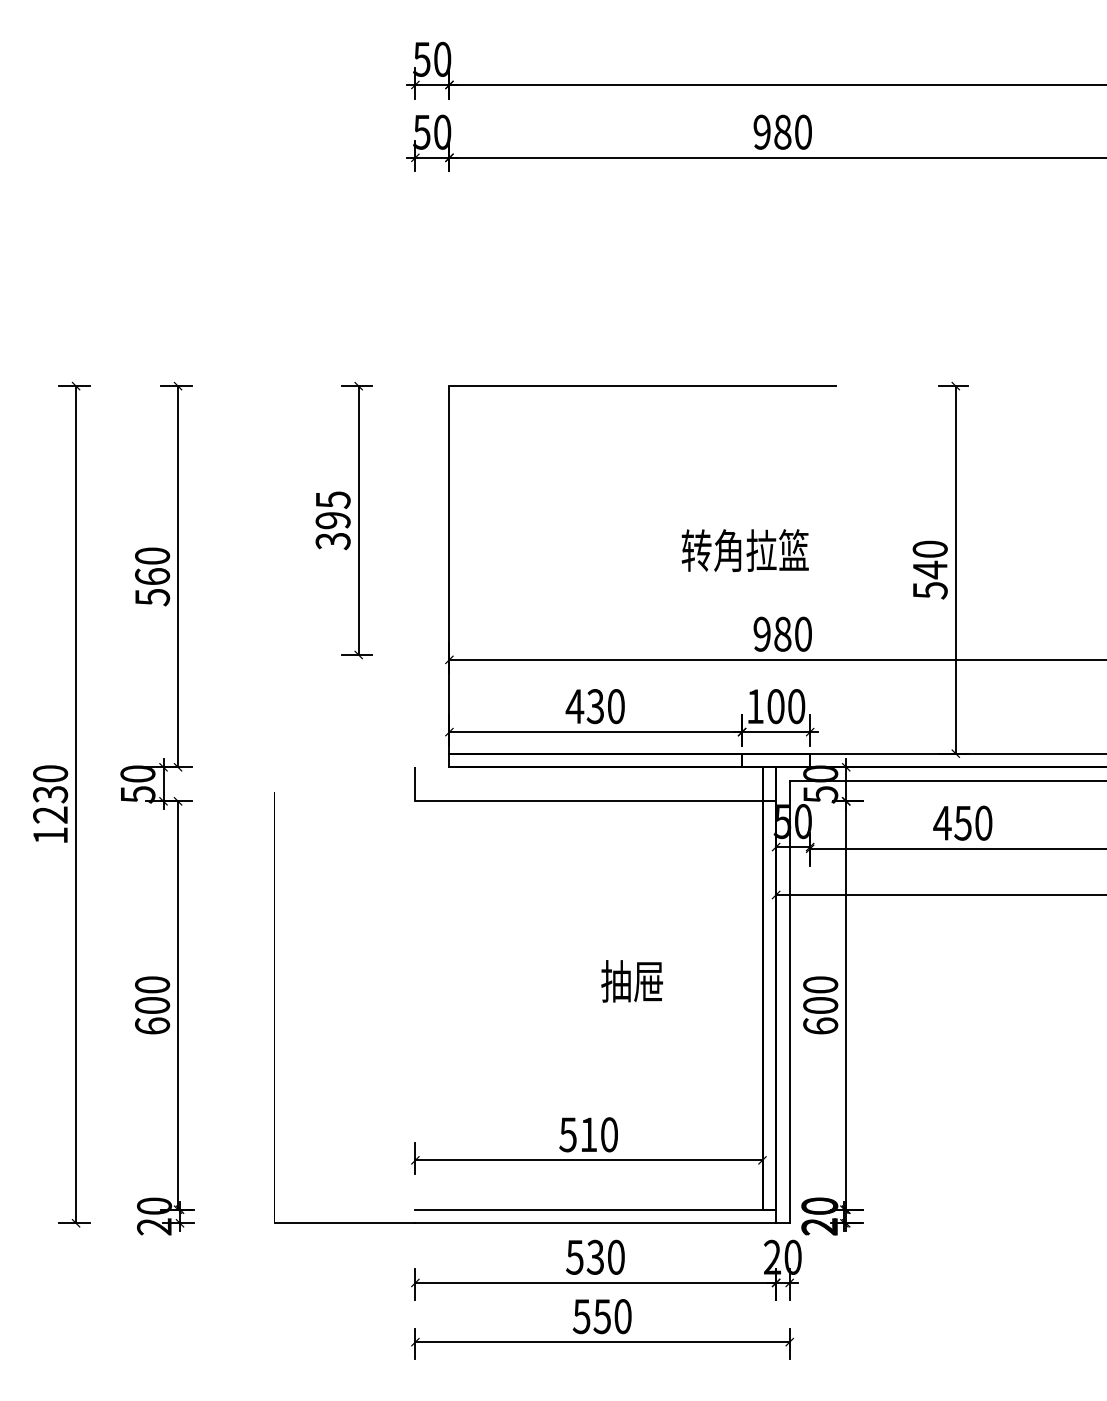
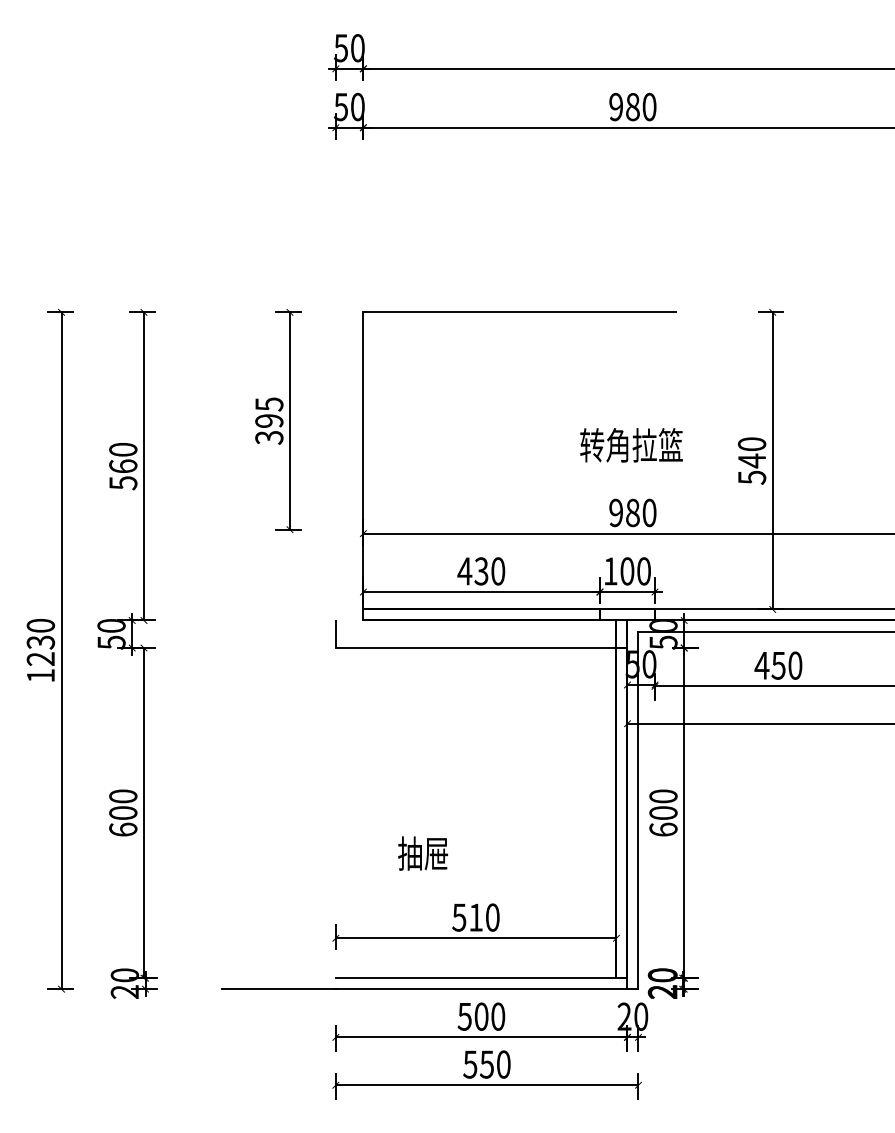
text: (745, 550) -> (631, 445), moved
text: (631, 981) -> (422, 853), moved
text: (595, 1257) -> (481, 1016), 530 -> 500

